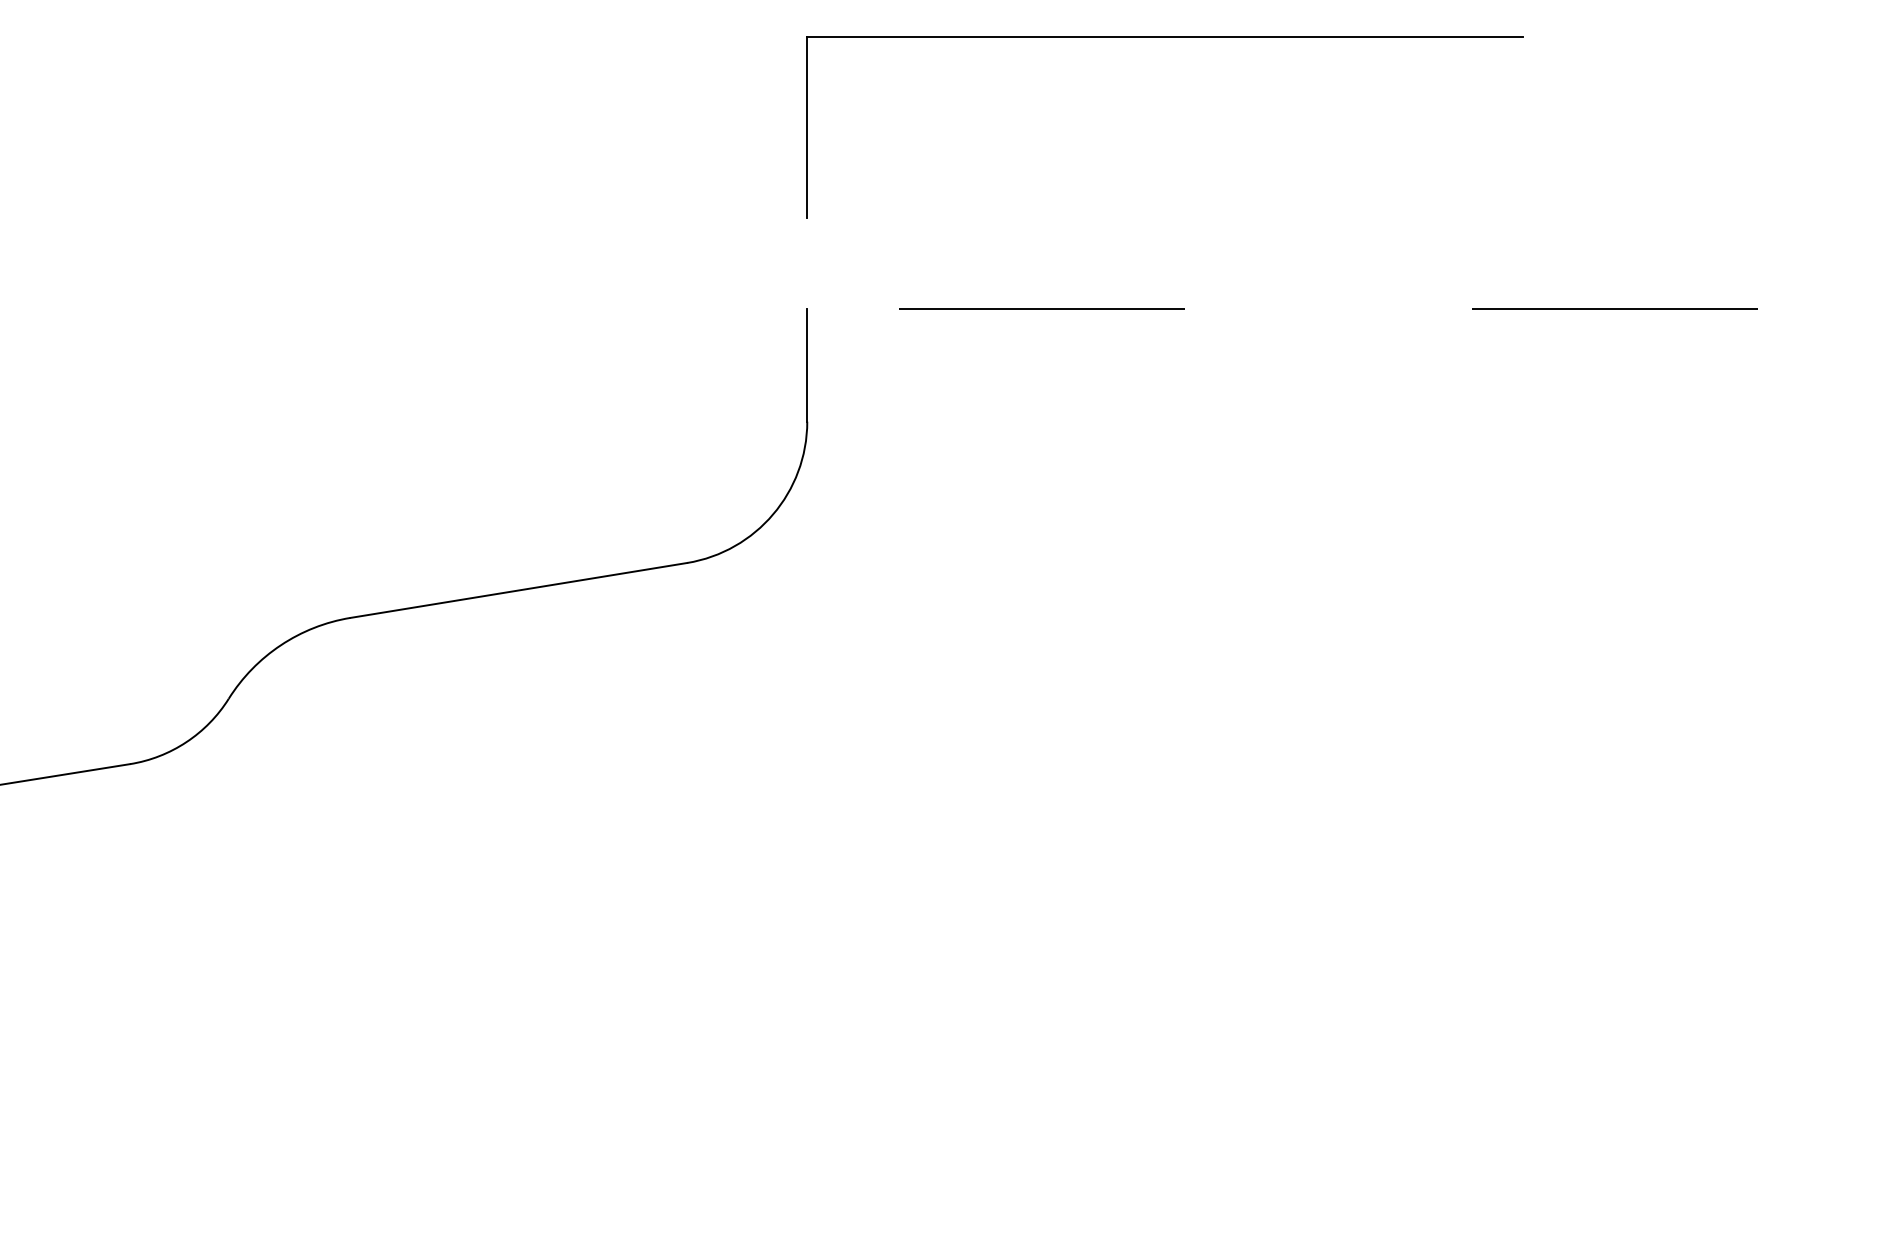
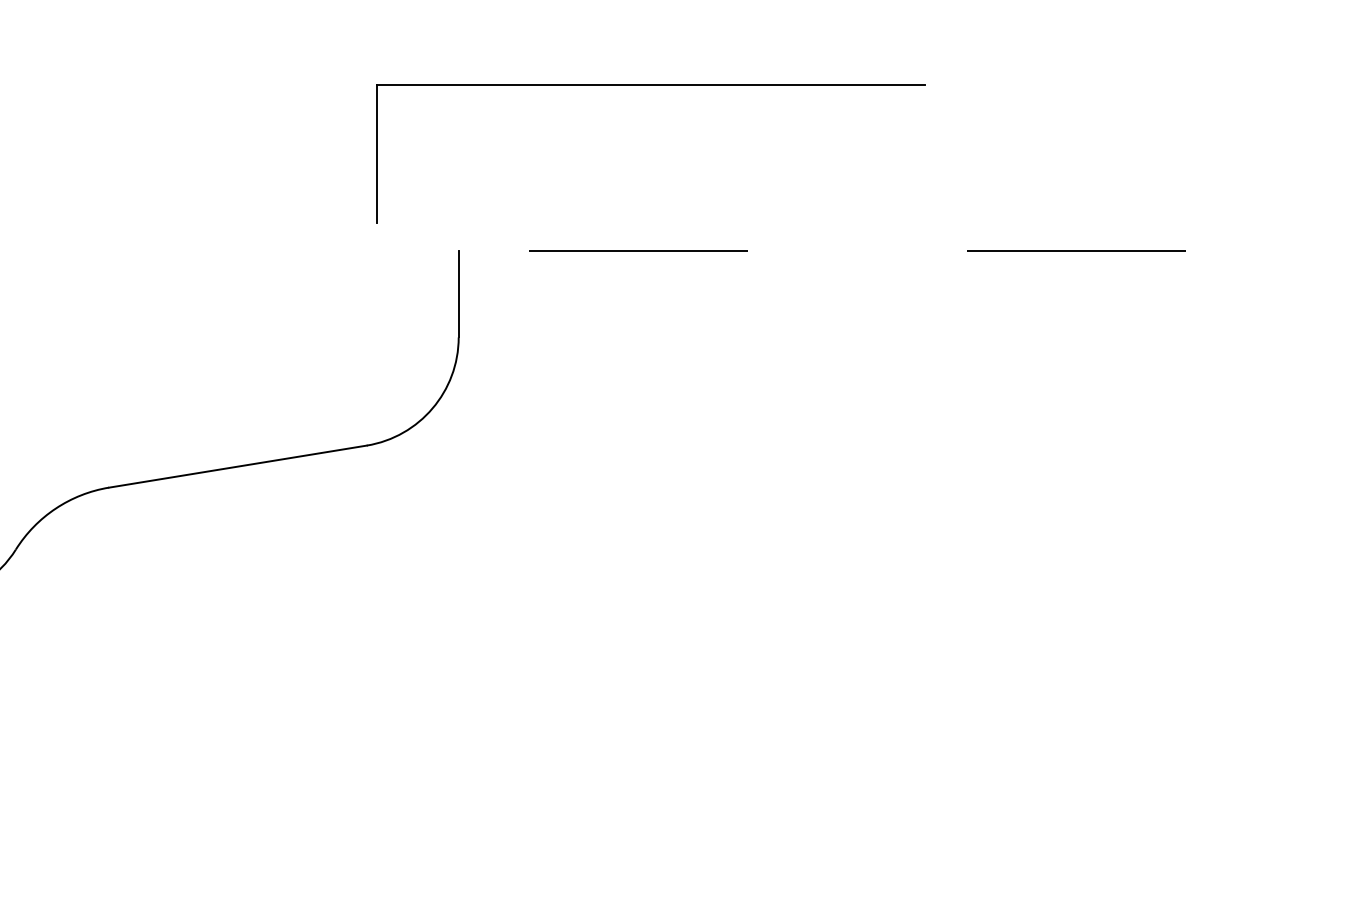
part: (1164, 37) -> (650, 85), moved

